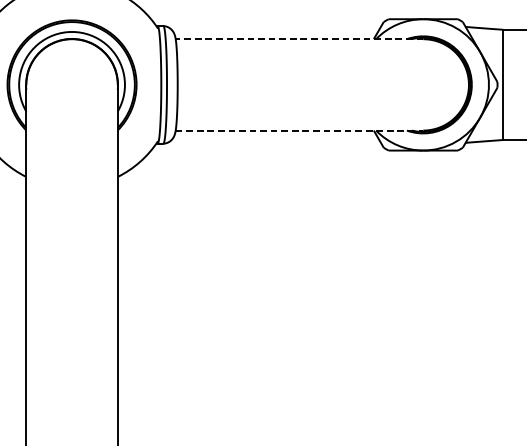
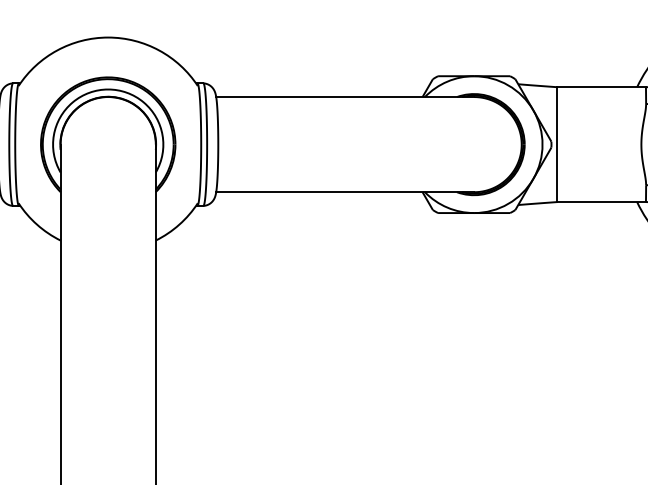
line: (299, 39) -> (345, 97), dashed -> solid
line: (299, 130) -> (345, 192), dashed -> solid

